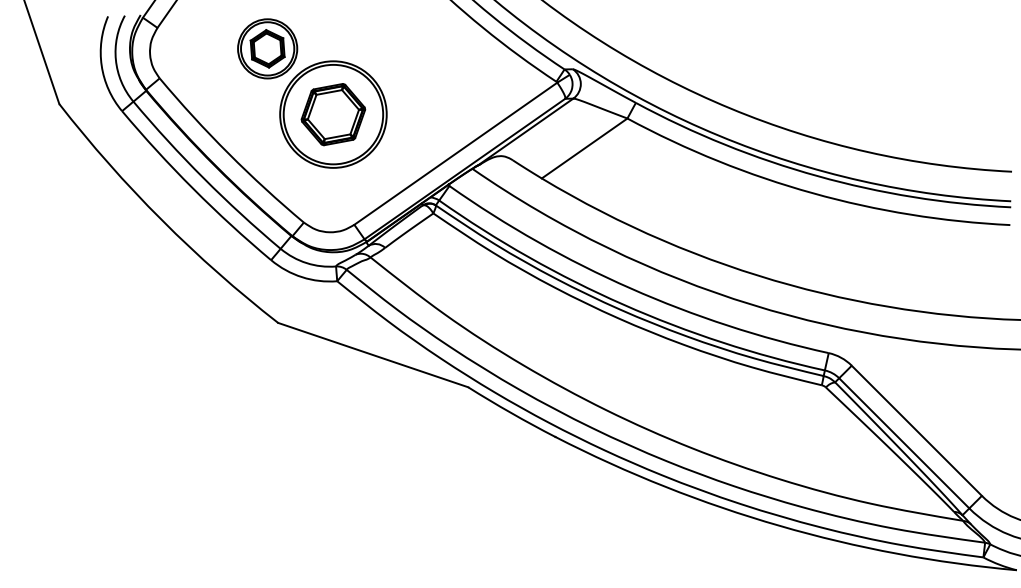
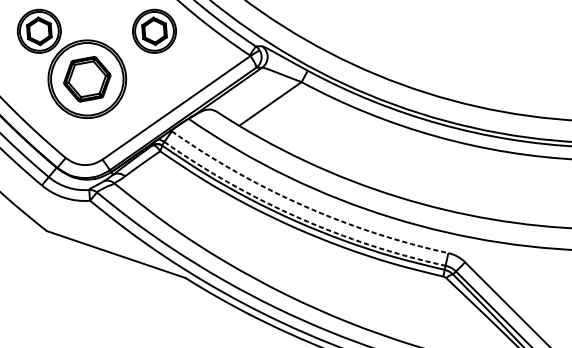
part: (425, 48) -> (154, 31), added
arc: (630, 288) -> (303, 206), solid -> dashed
arc: (623, 304) -> (298, 217), solid -> dashed

